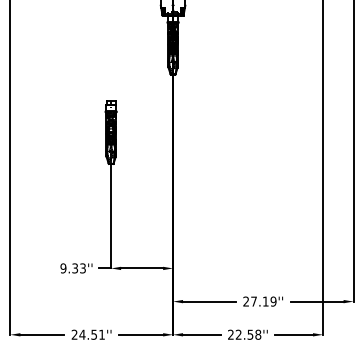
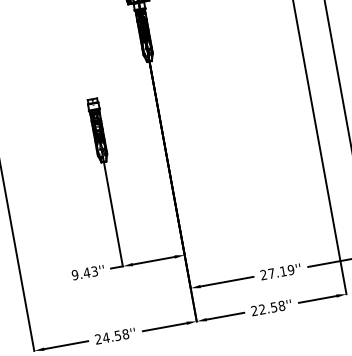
text: (75, 268) -> (87, 272), 9.33'' -> 9.43''
text: (101, 334) -> (125, 334), 24.51'' -> 24.58''

